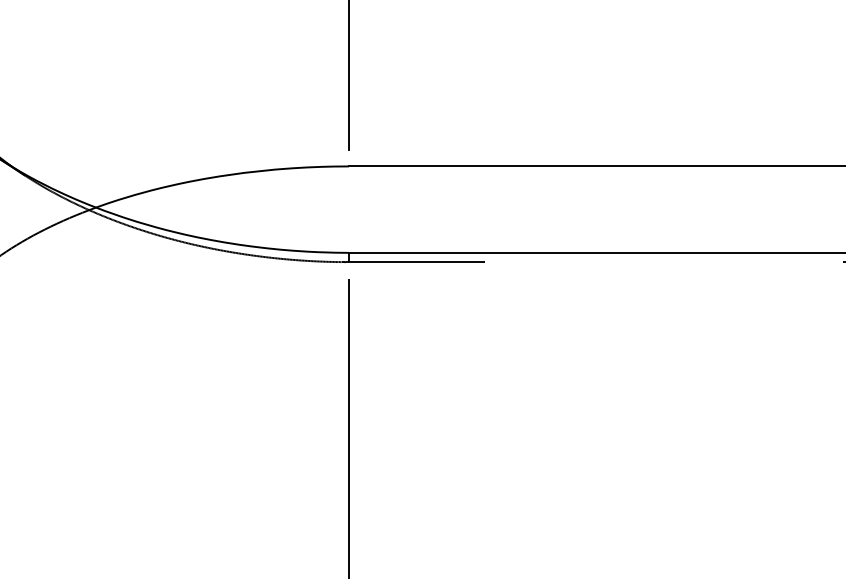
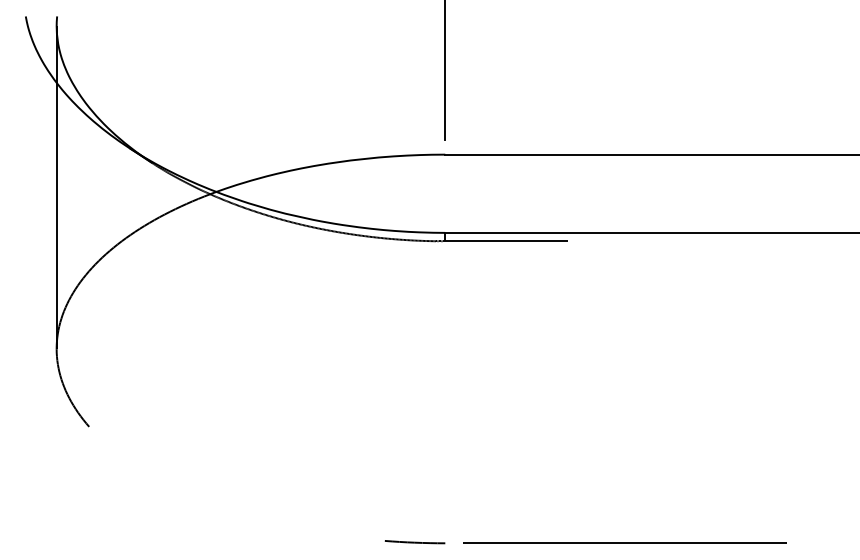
line: (349, 429) -> (445, 392), removed

